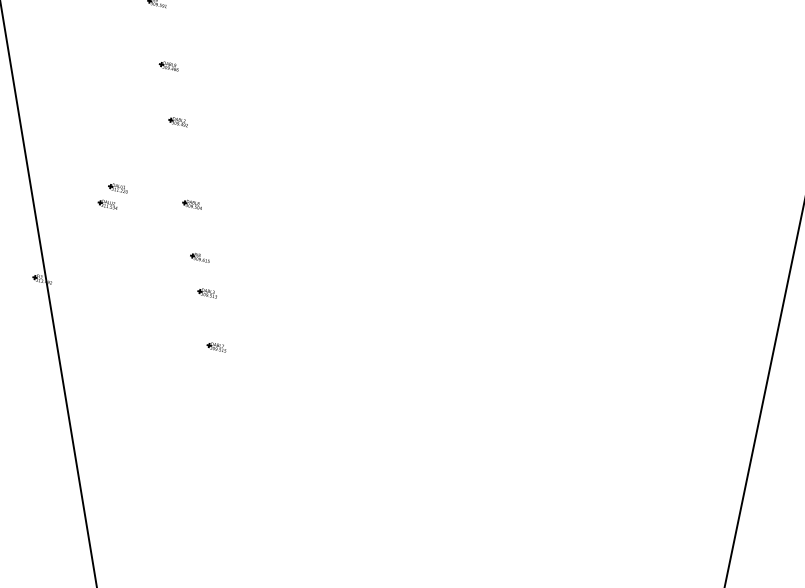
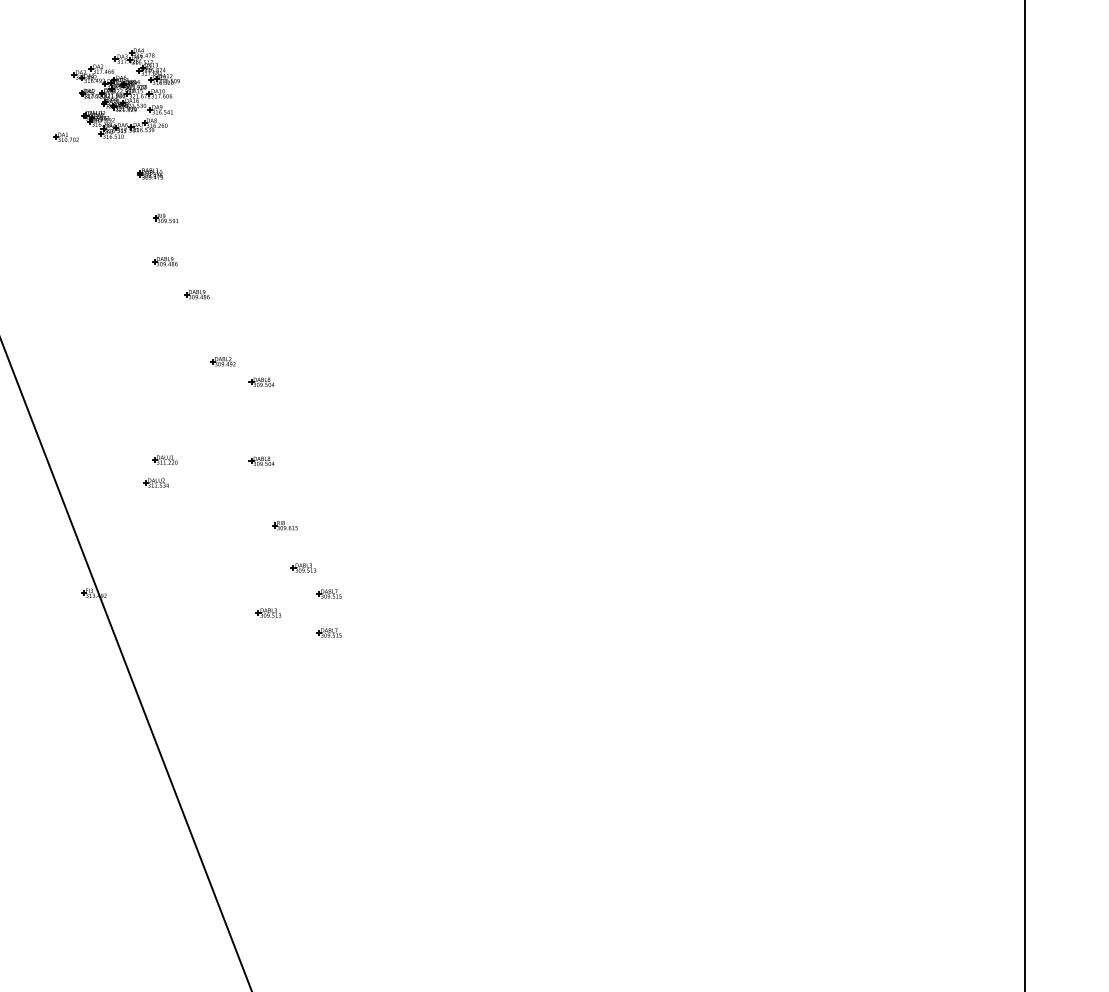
part: (149, 35) -> (164, 261), added
part: (205, 143) -> (261, 381), added
part: (222, 316) -> (328, 593), added
part: (173, 321) -> (268, 612), added

